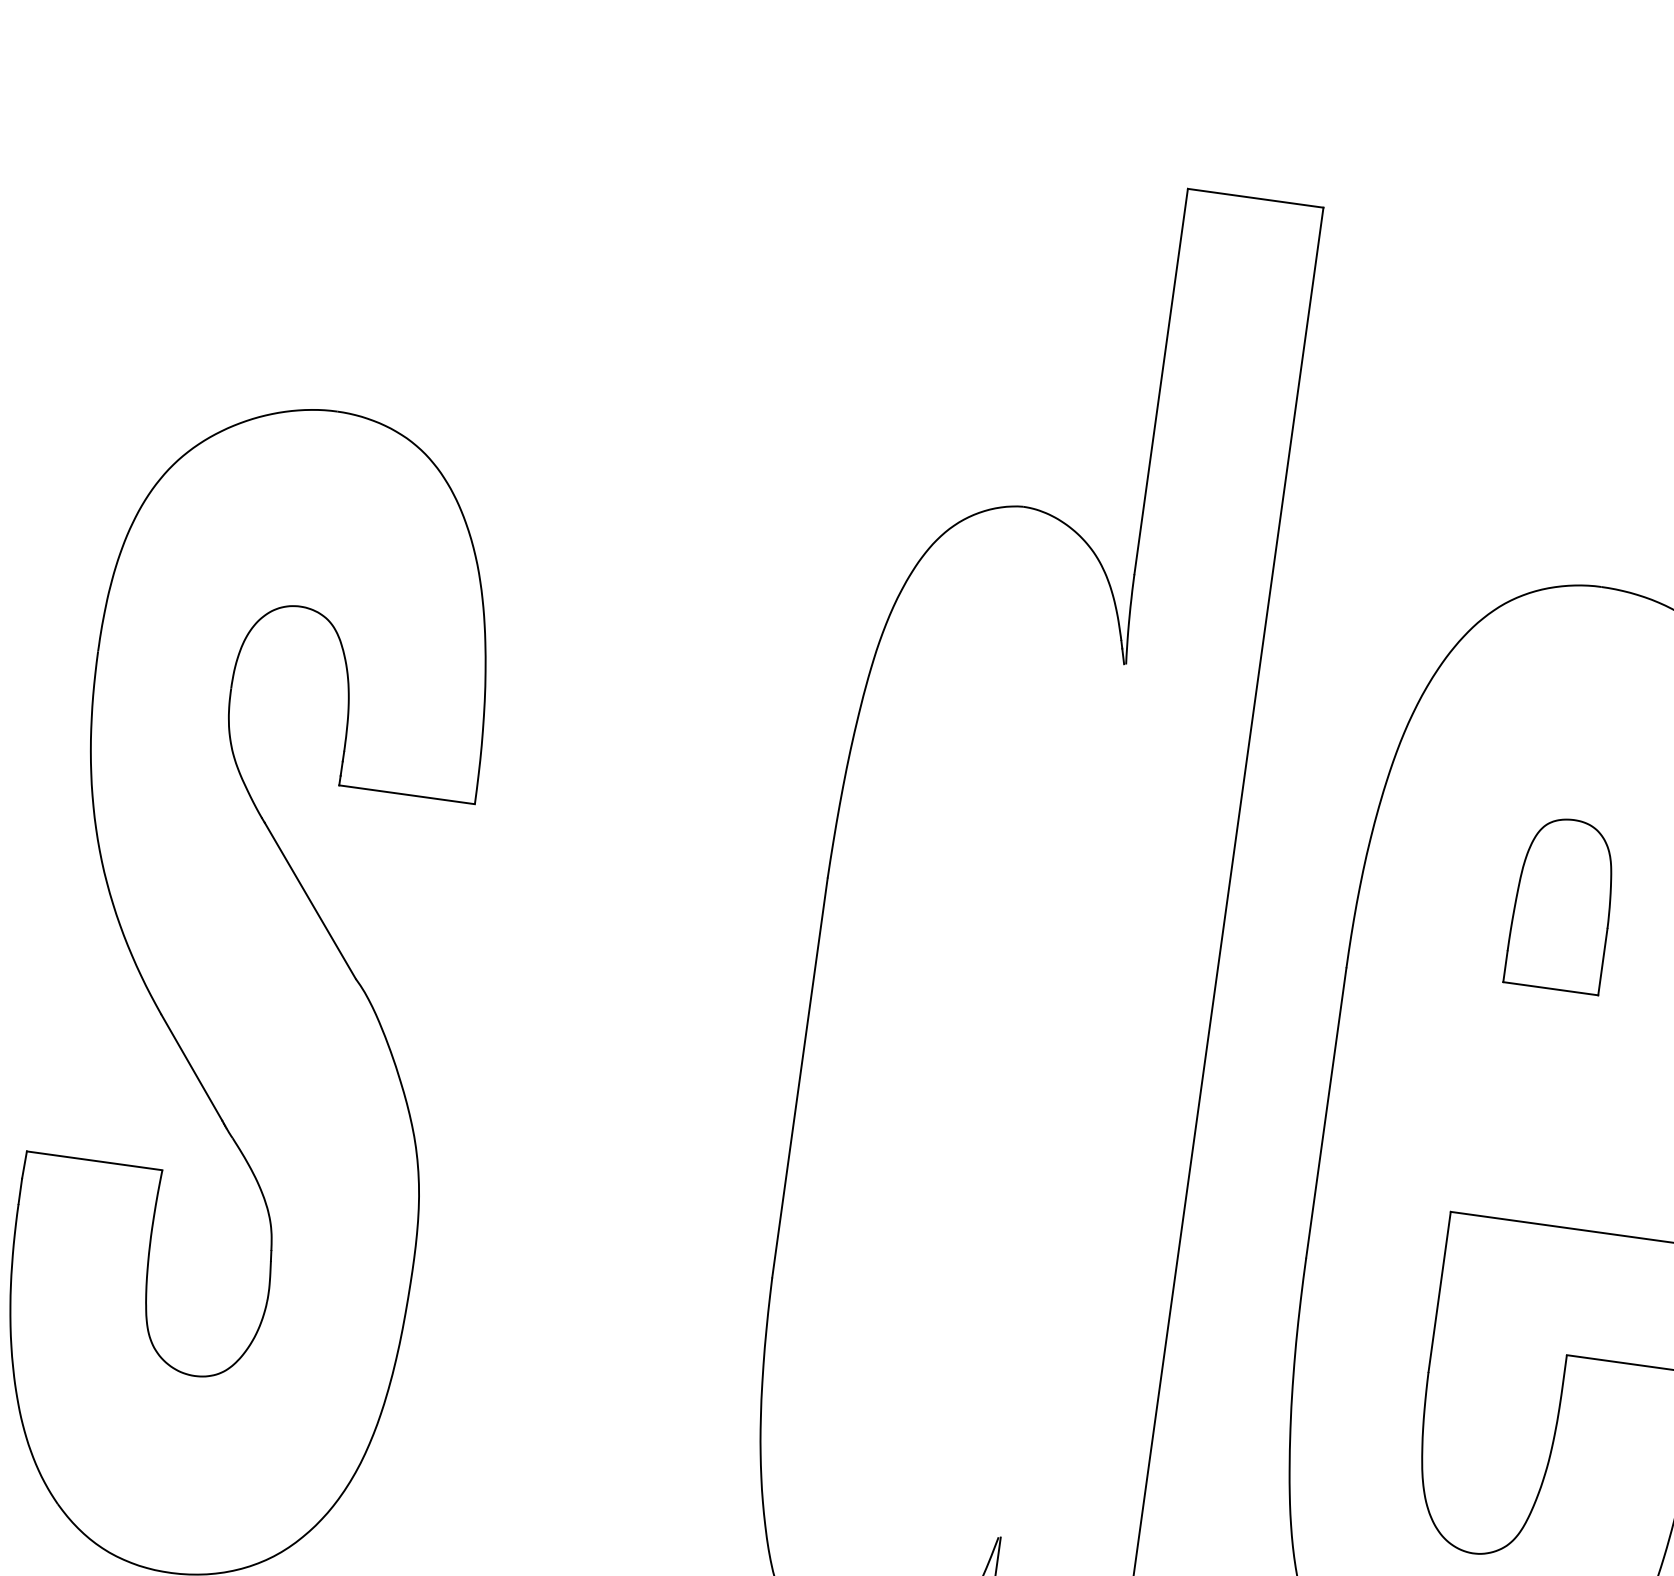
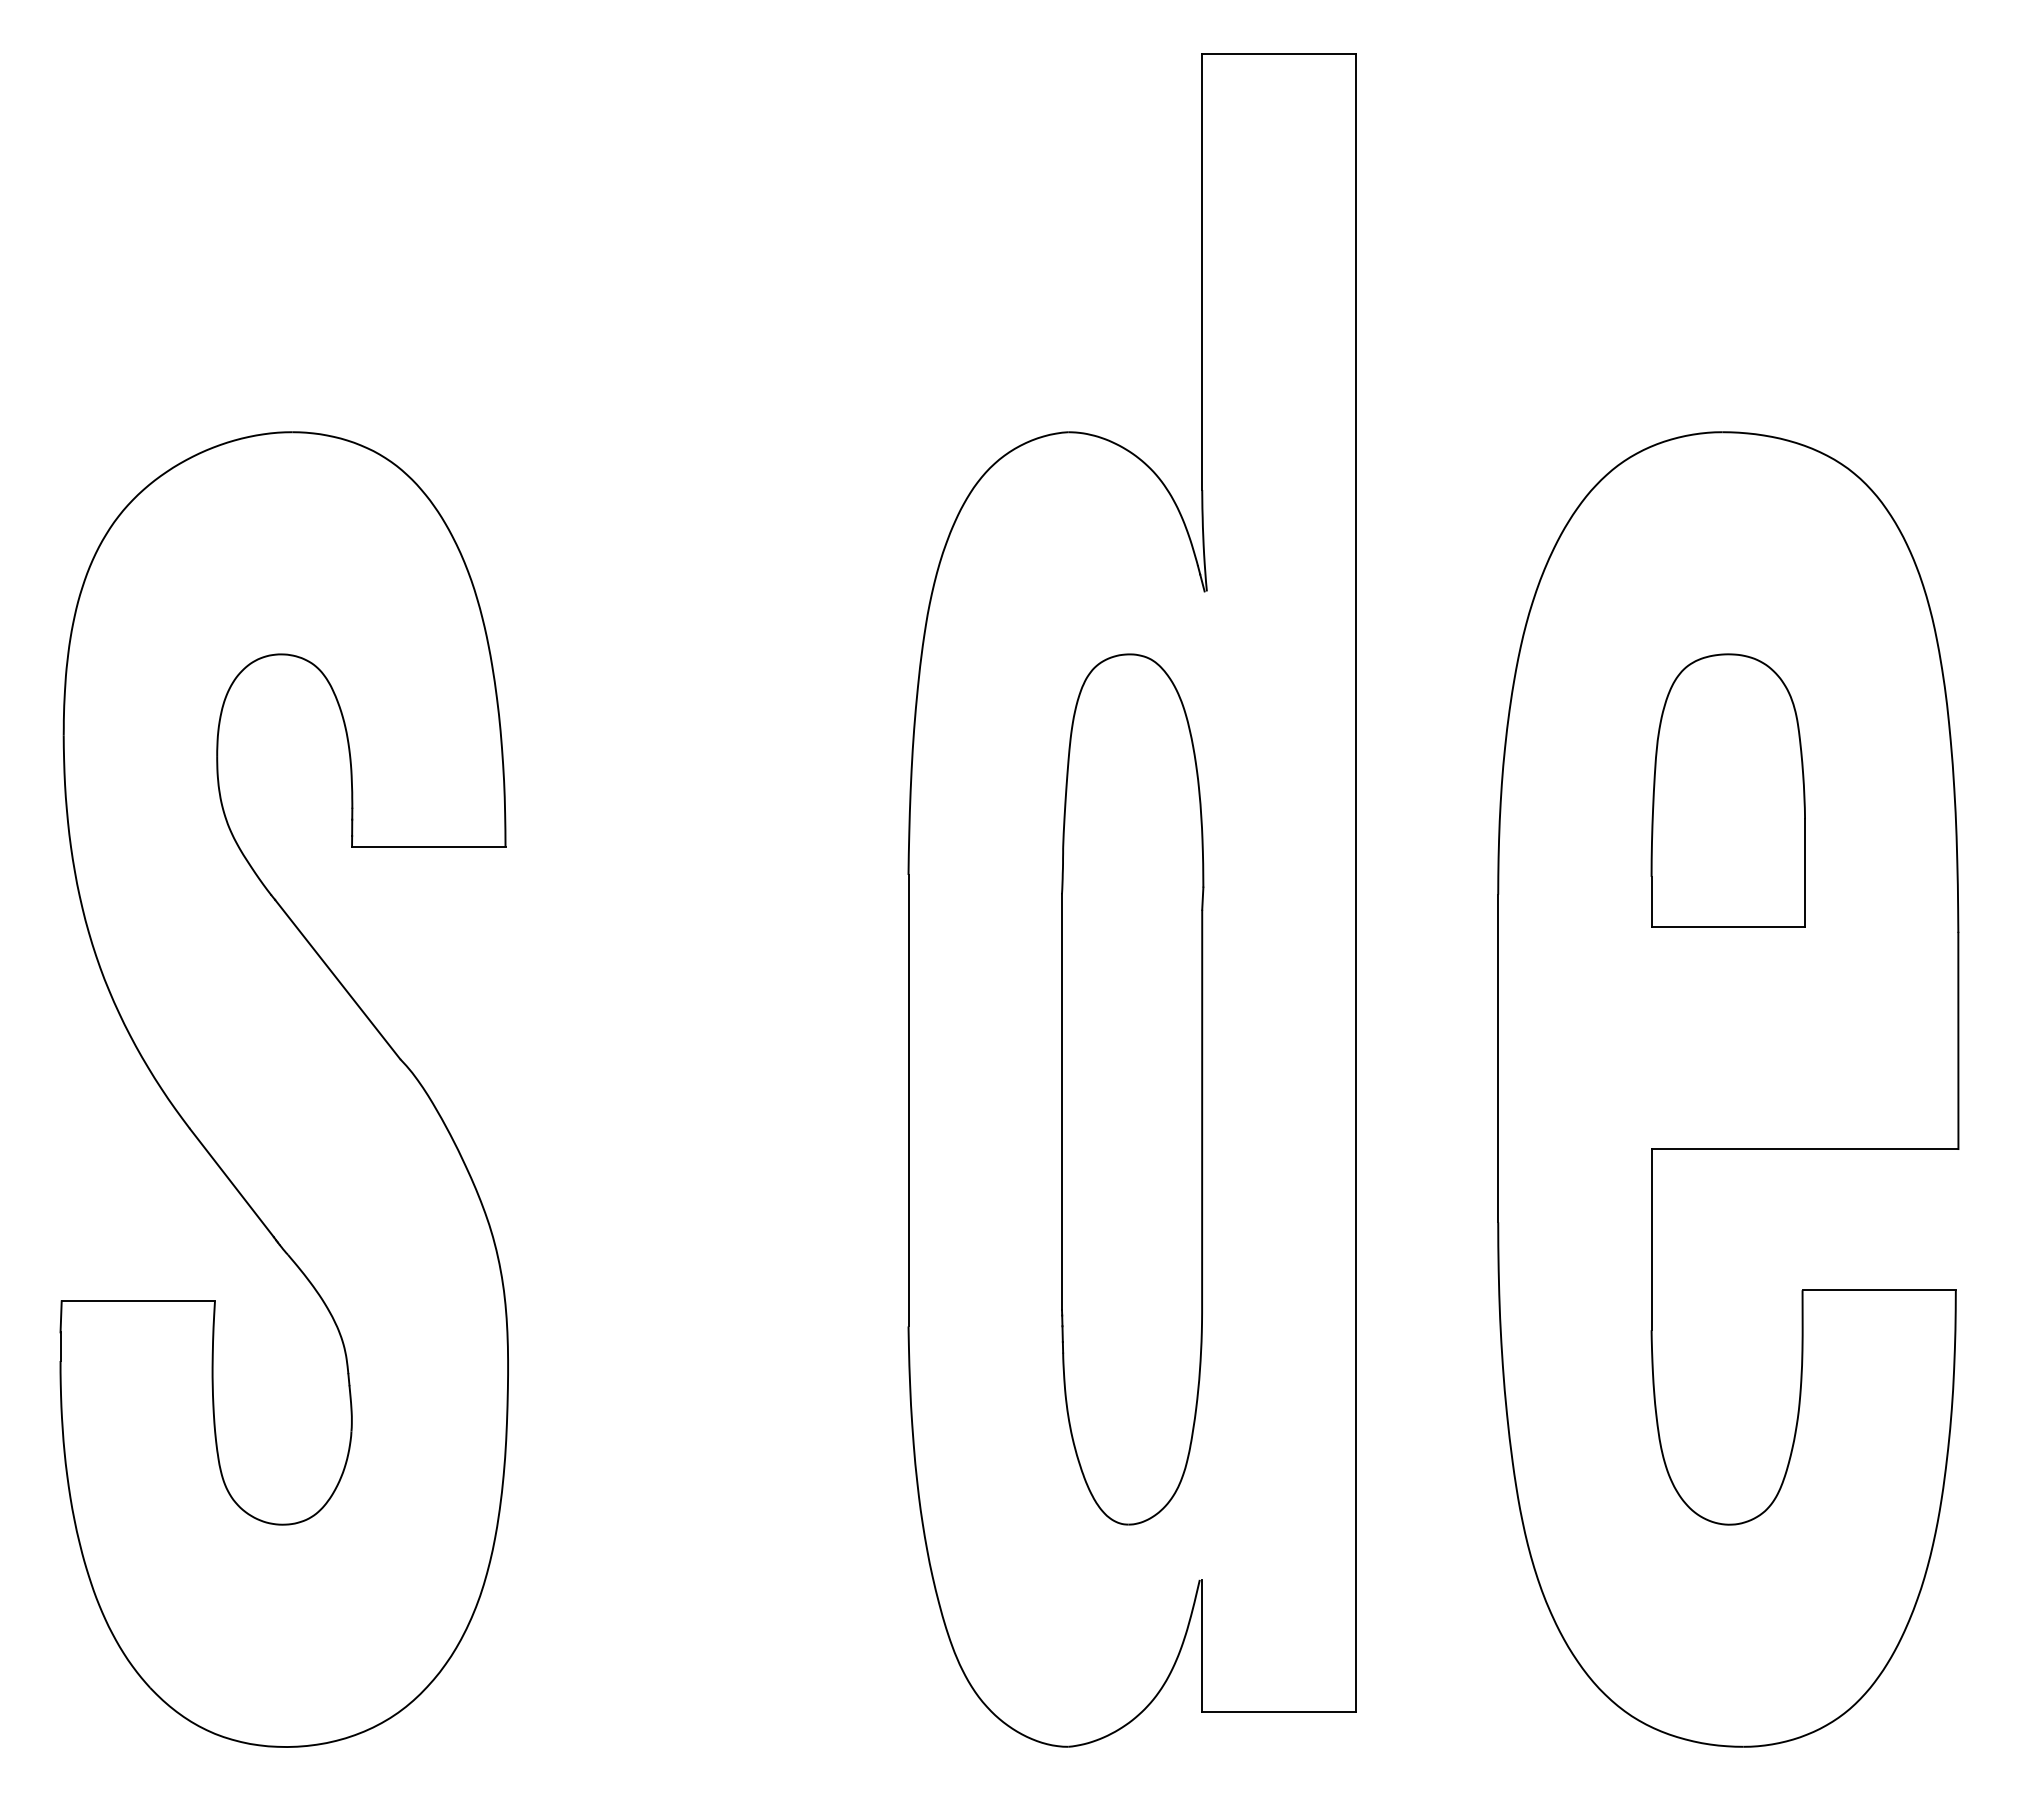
part: (1561, 904) -> (1727, 790), size x1.43
part: (999, 1095) -> (1132, 1089), added

